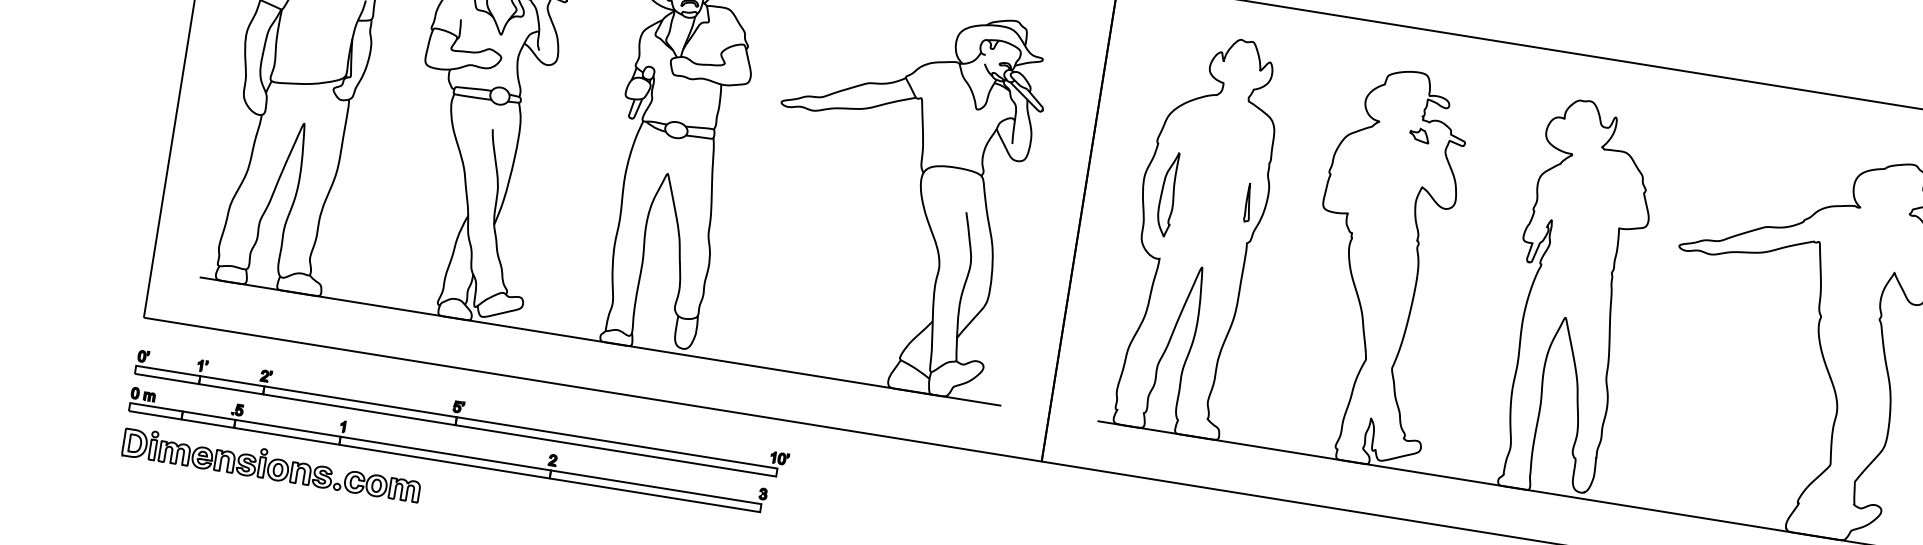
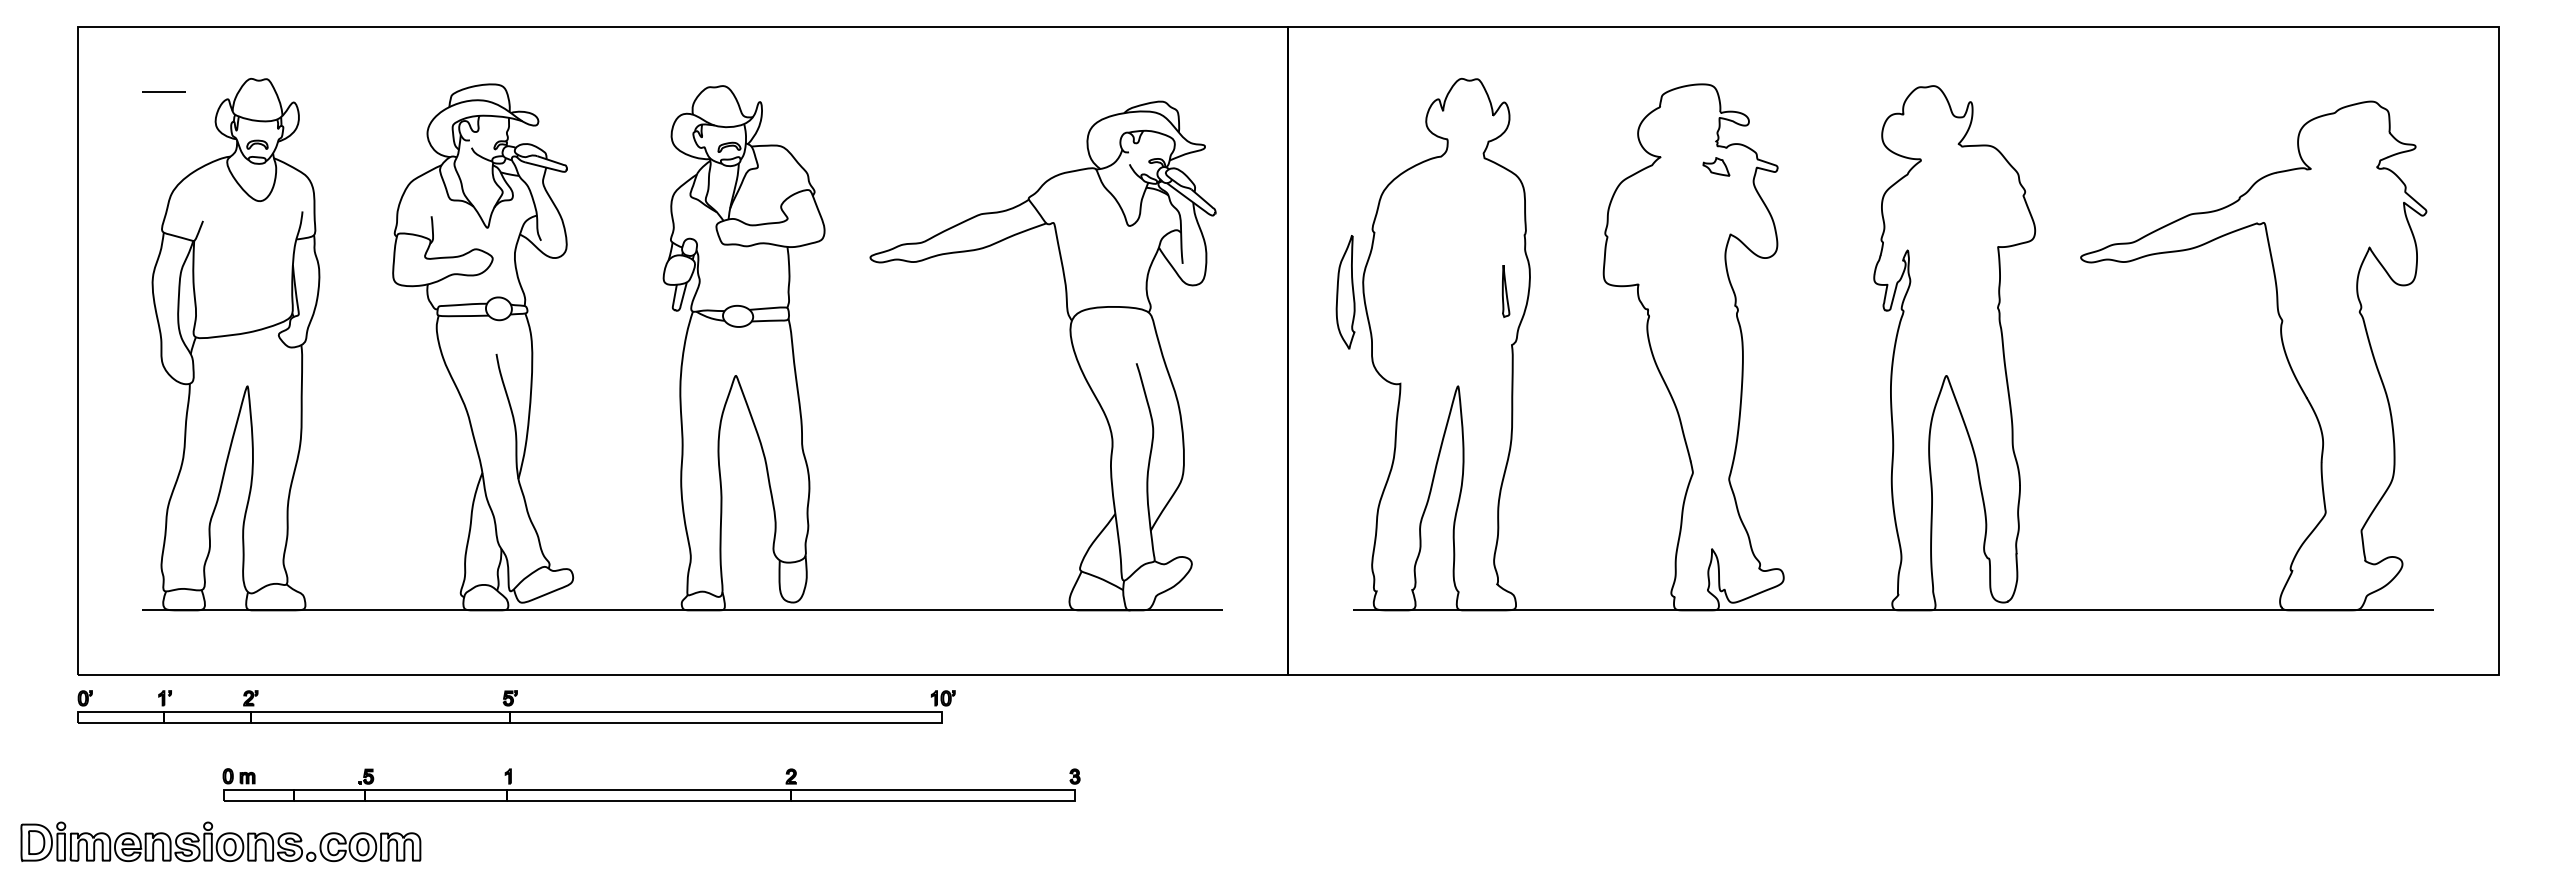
part: (1167, 194) -> (1345, 292), moved
part: (462, 413) -> (516, 706), moved
part: (448, 449) -> (651, 784), moved
part: (271, 464) -> (220, 841), moved

